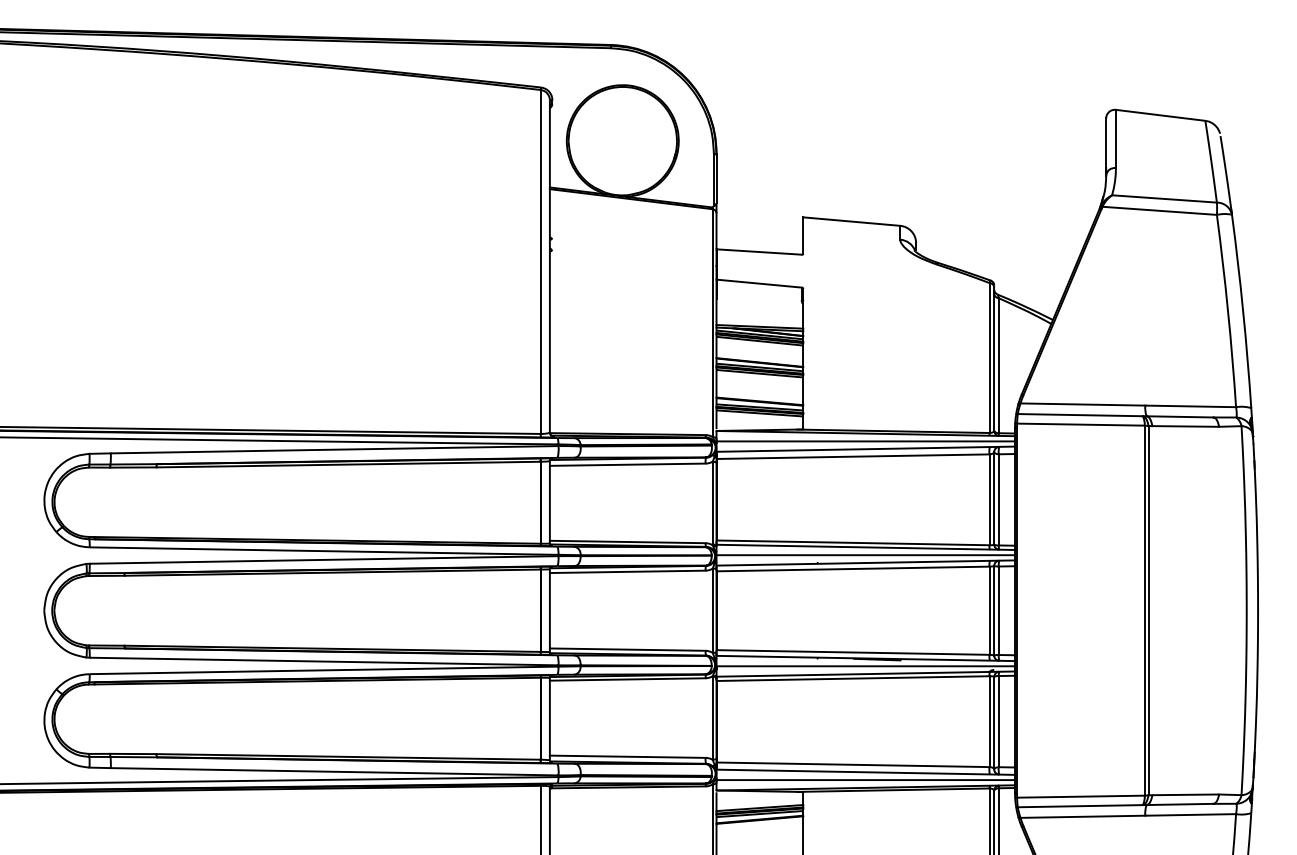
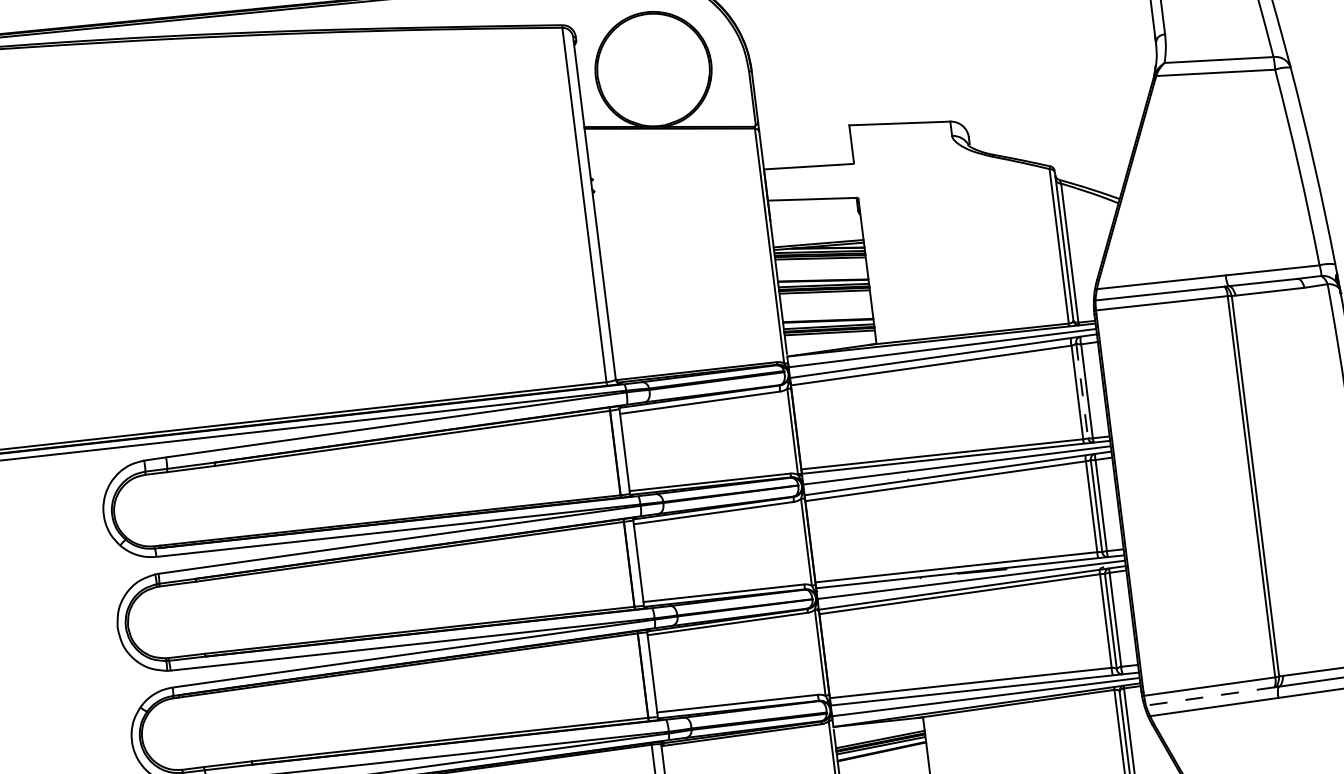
line: (994, 498) -> (1082, 390), solid -> dashed
line: (1080, 806) -> (1210, 696), solid -> dashed

